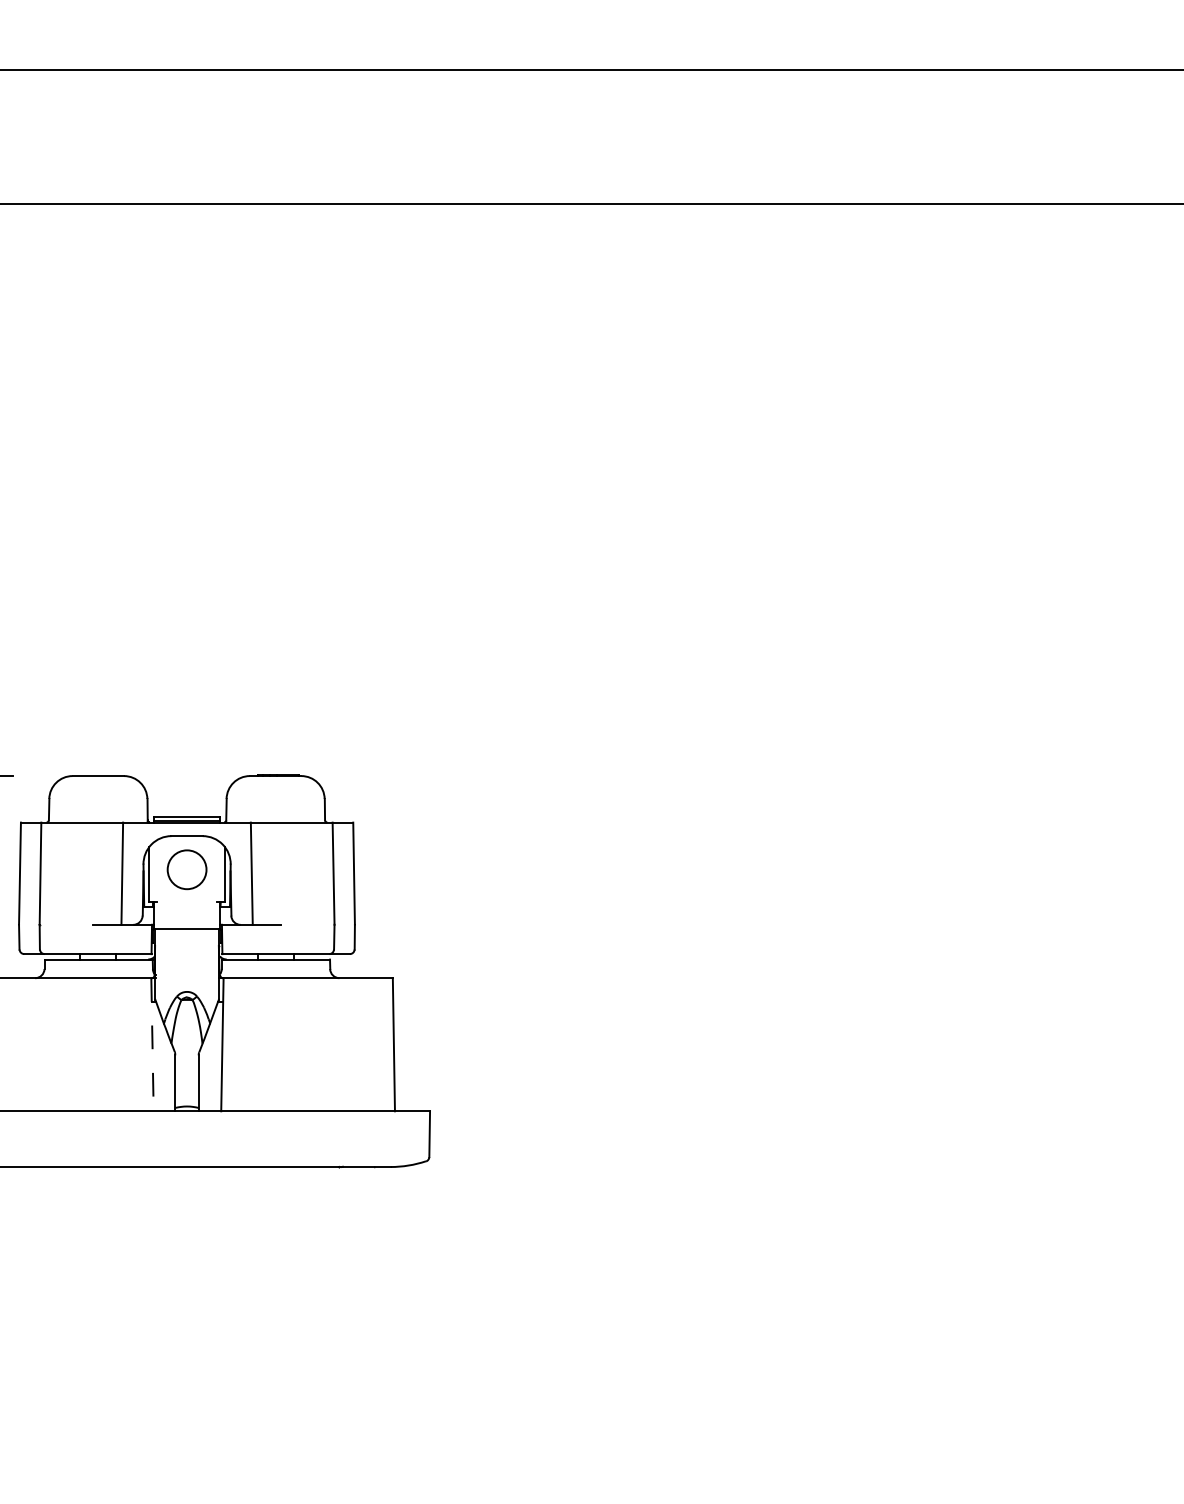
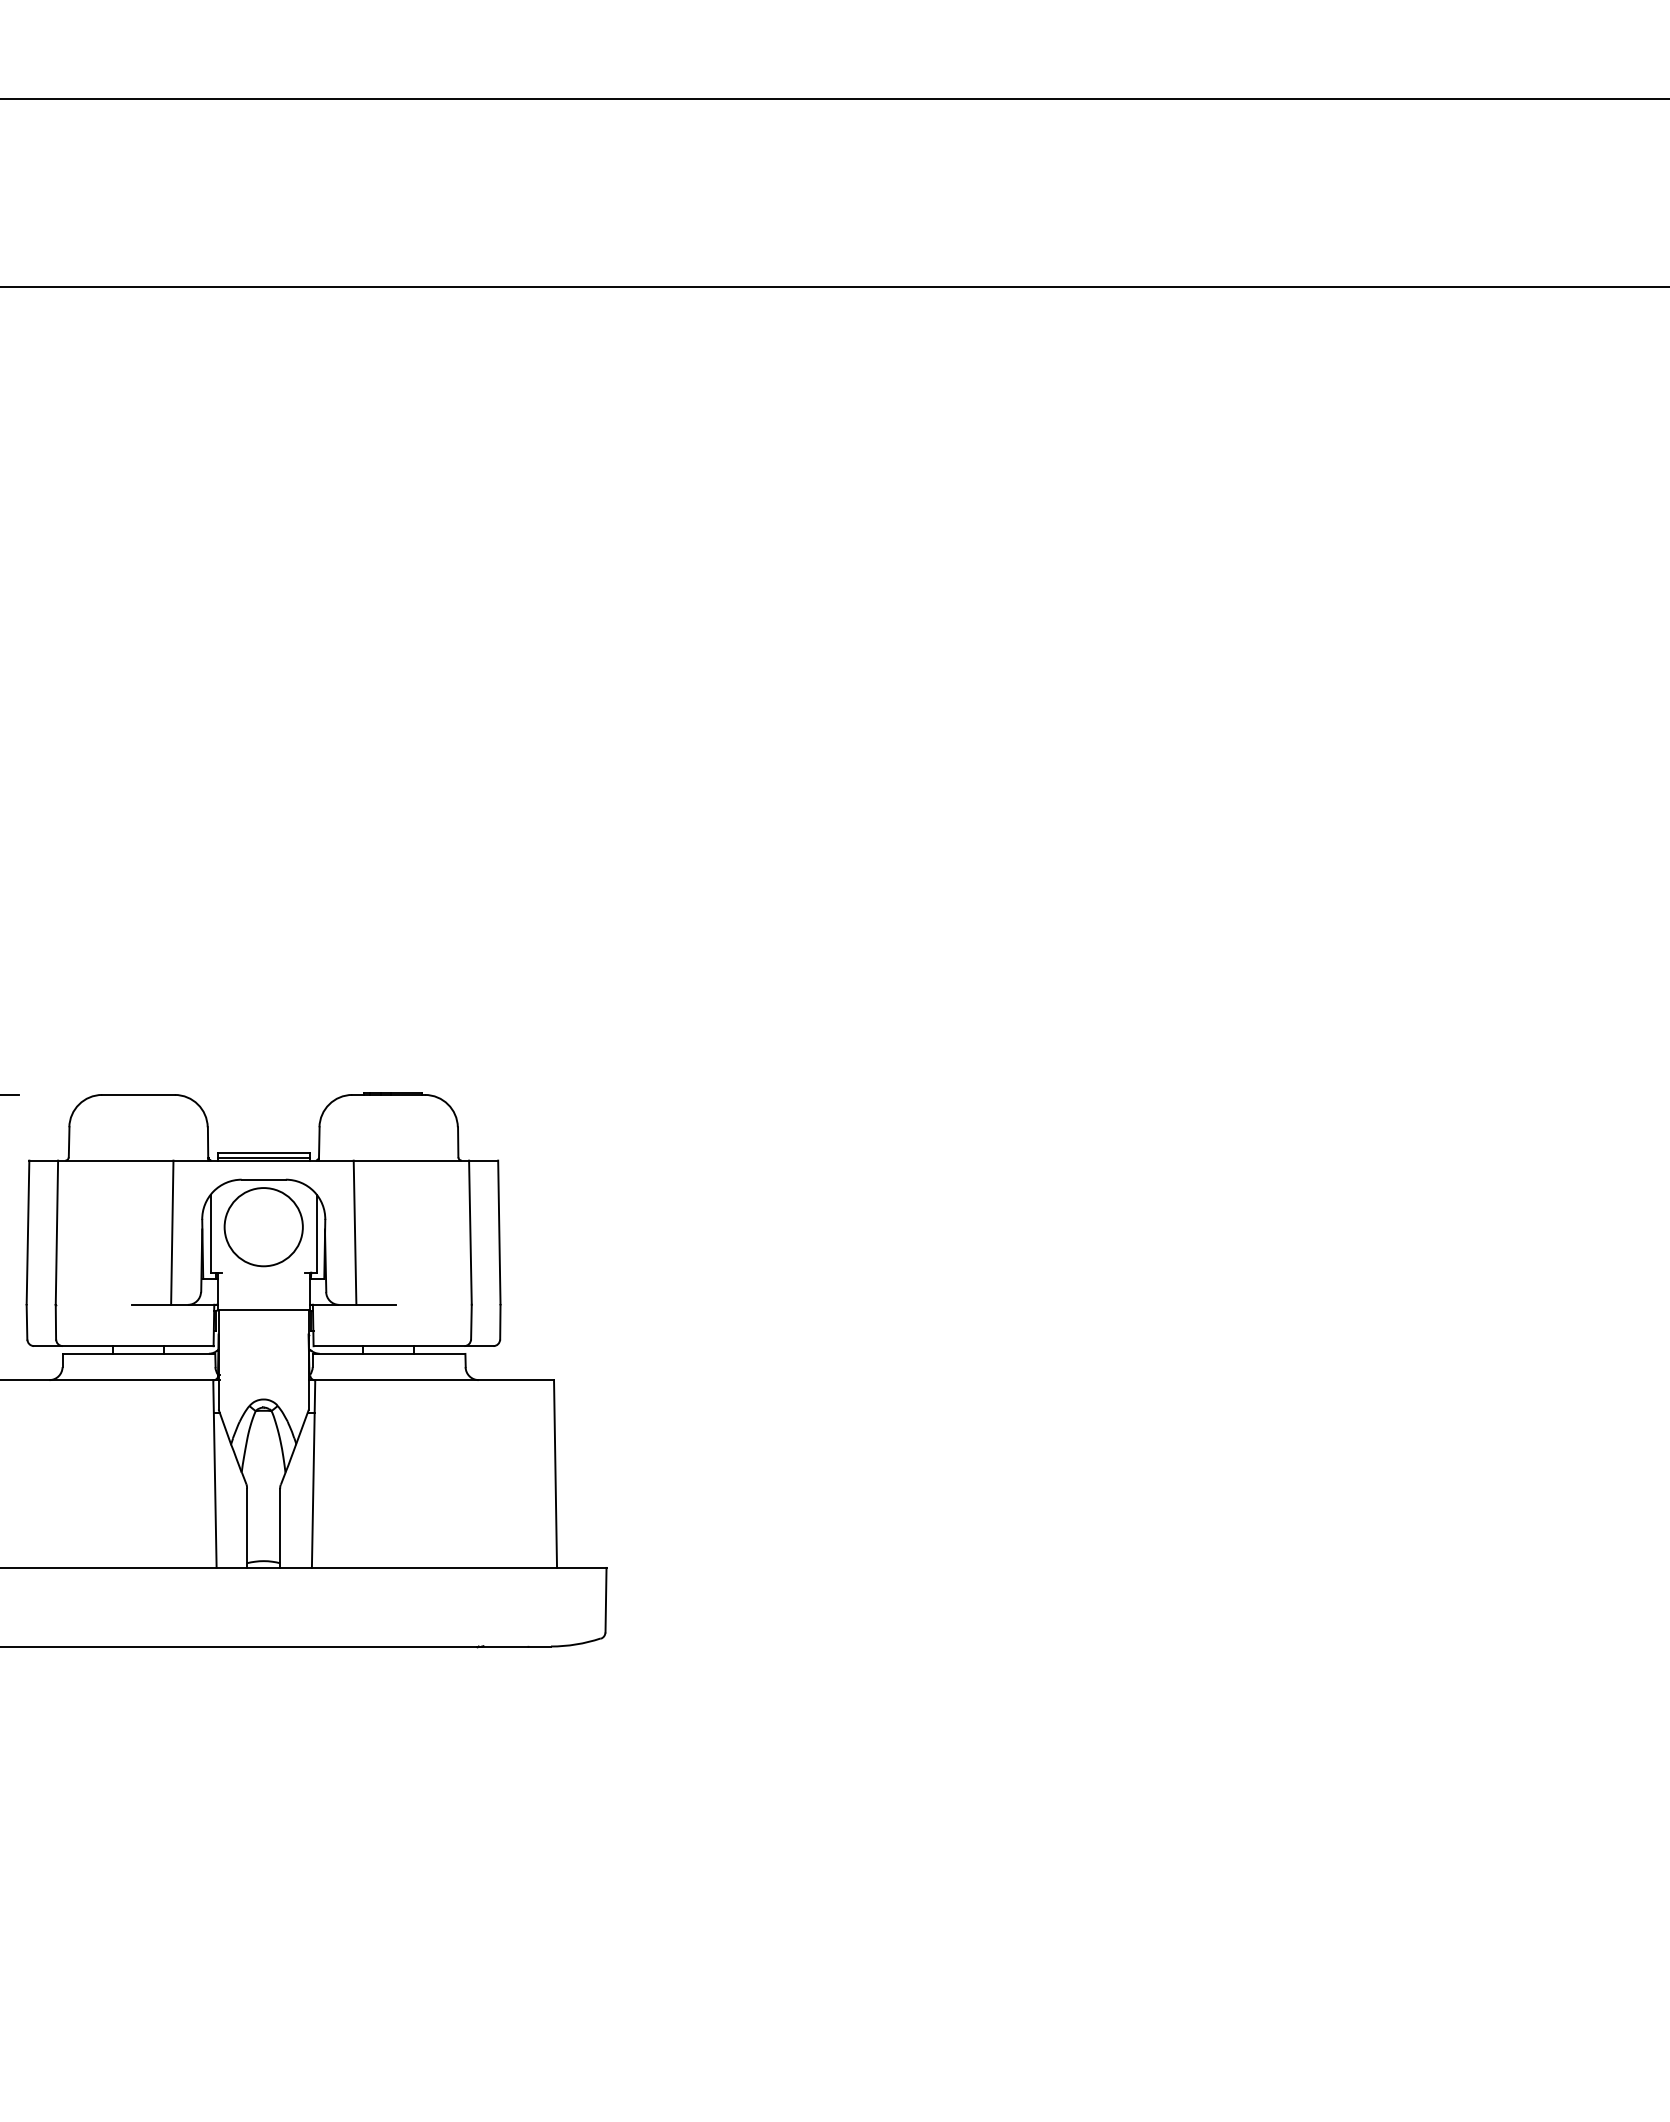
circle: (186, 870) -> (263, 1227), size x1.43
line: (152, 1044) -> (214, 1473), dashed -> solid

